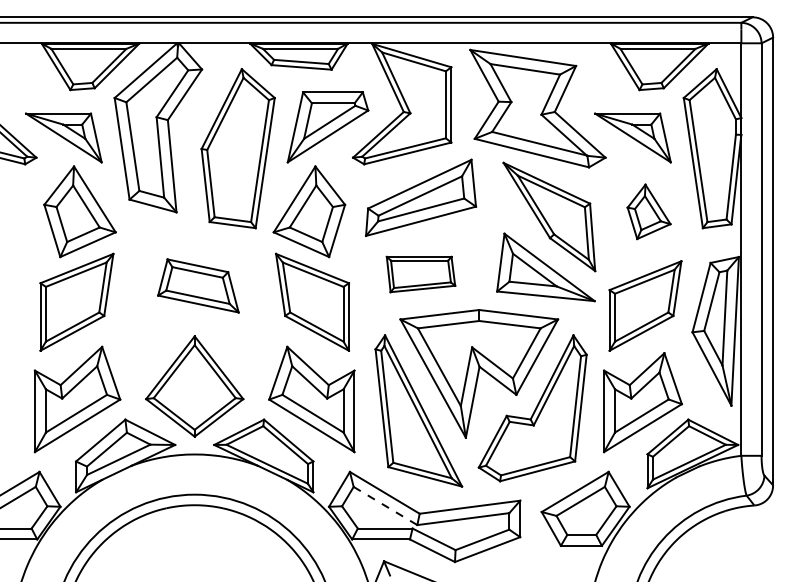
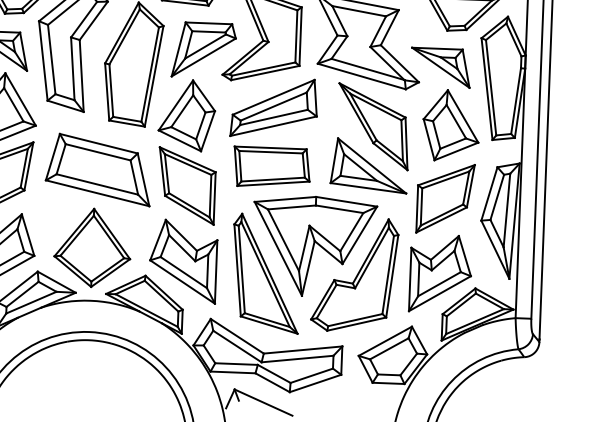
part: (648, 211) -> (450, 125), size x1.67
part: (420, 274) -> (271, 167), size x1.43
part: (198, 285) -> (98, 169), size x1.67
line: (385, 506) -> (237, 346), dashed -> solid

